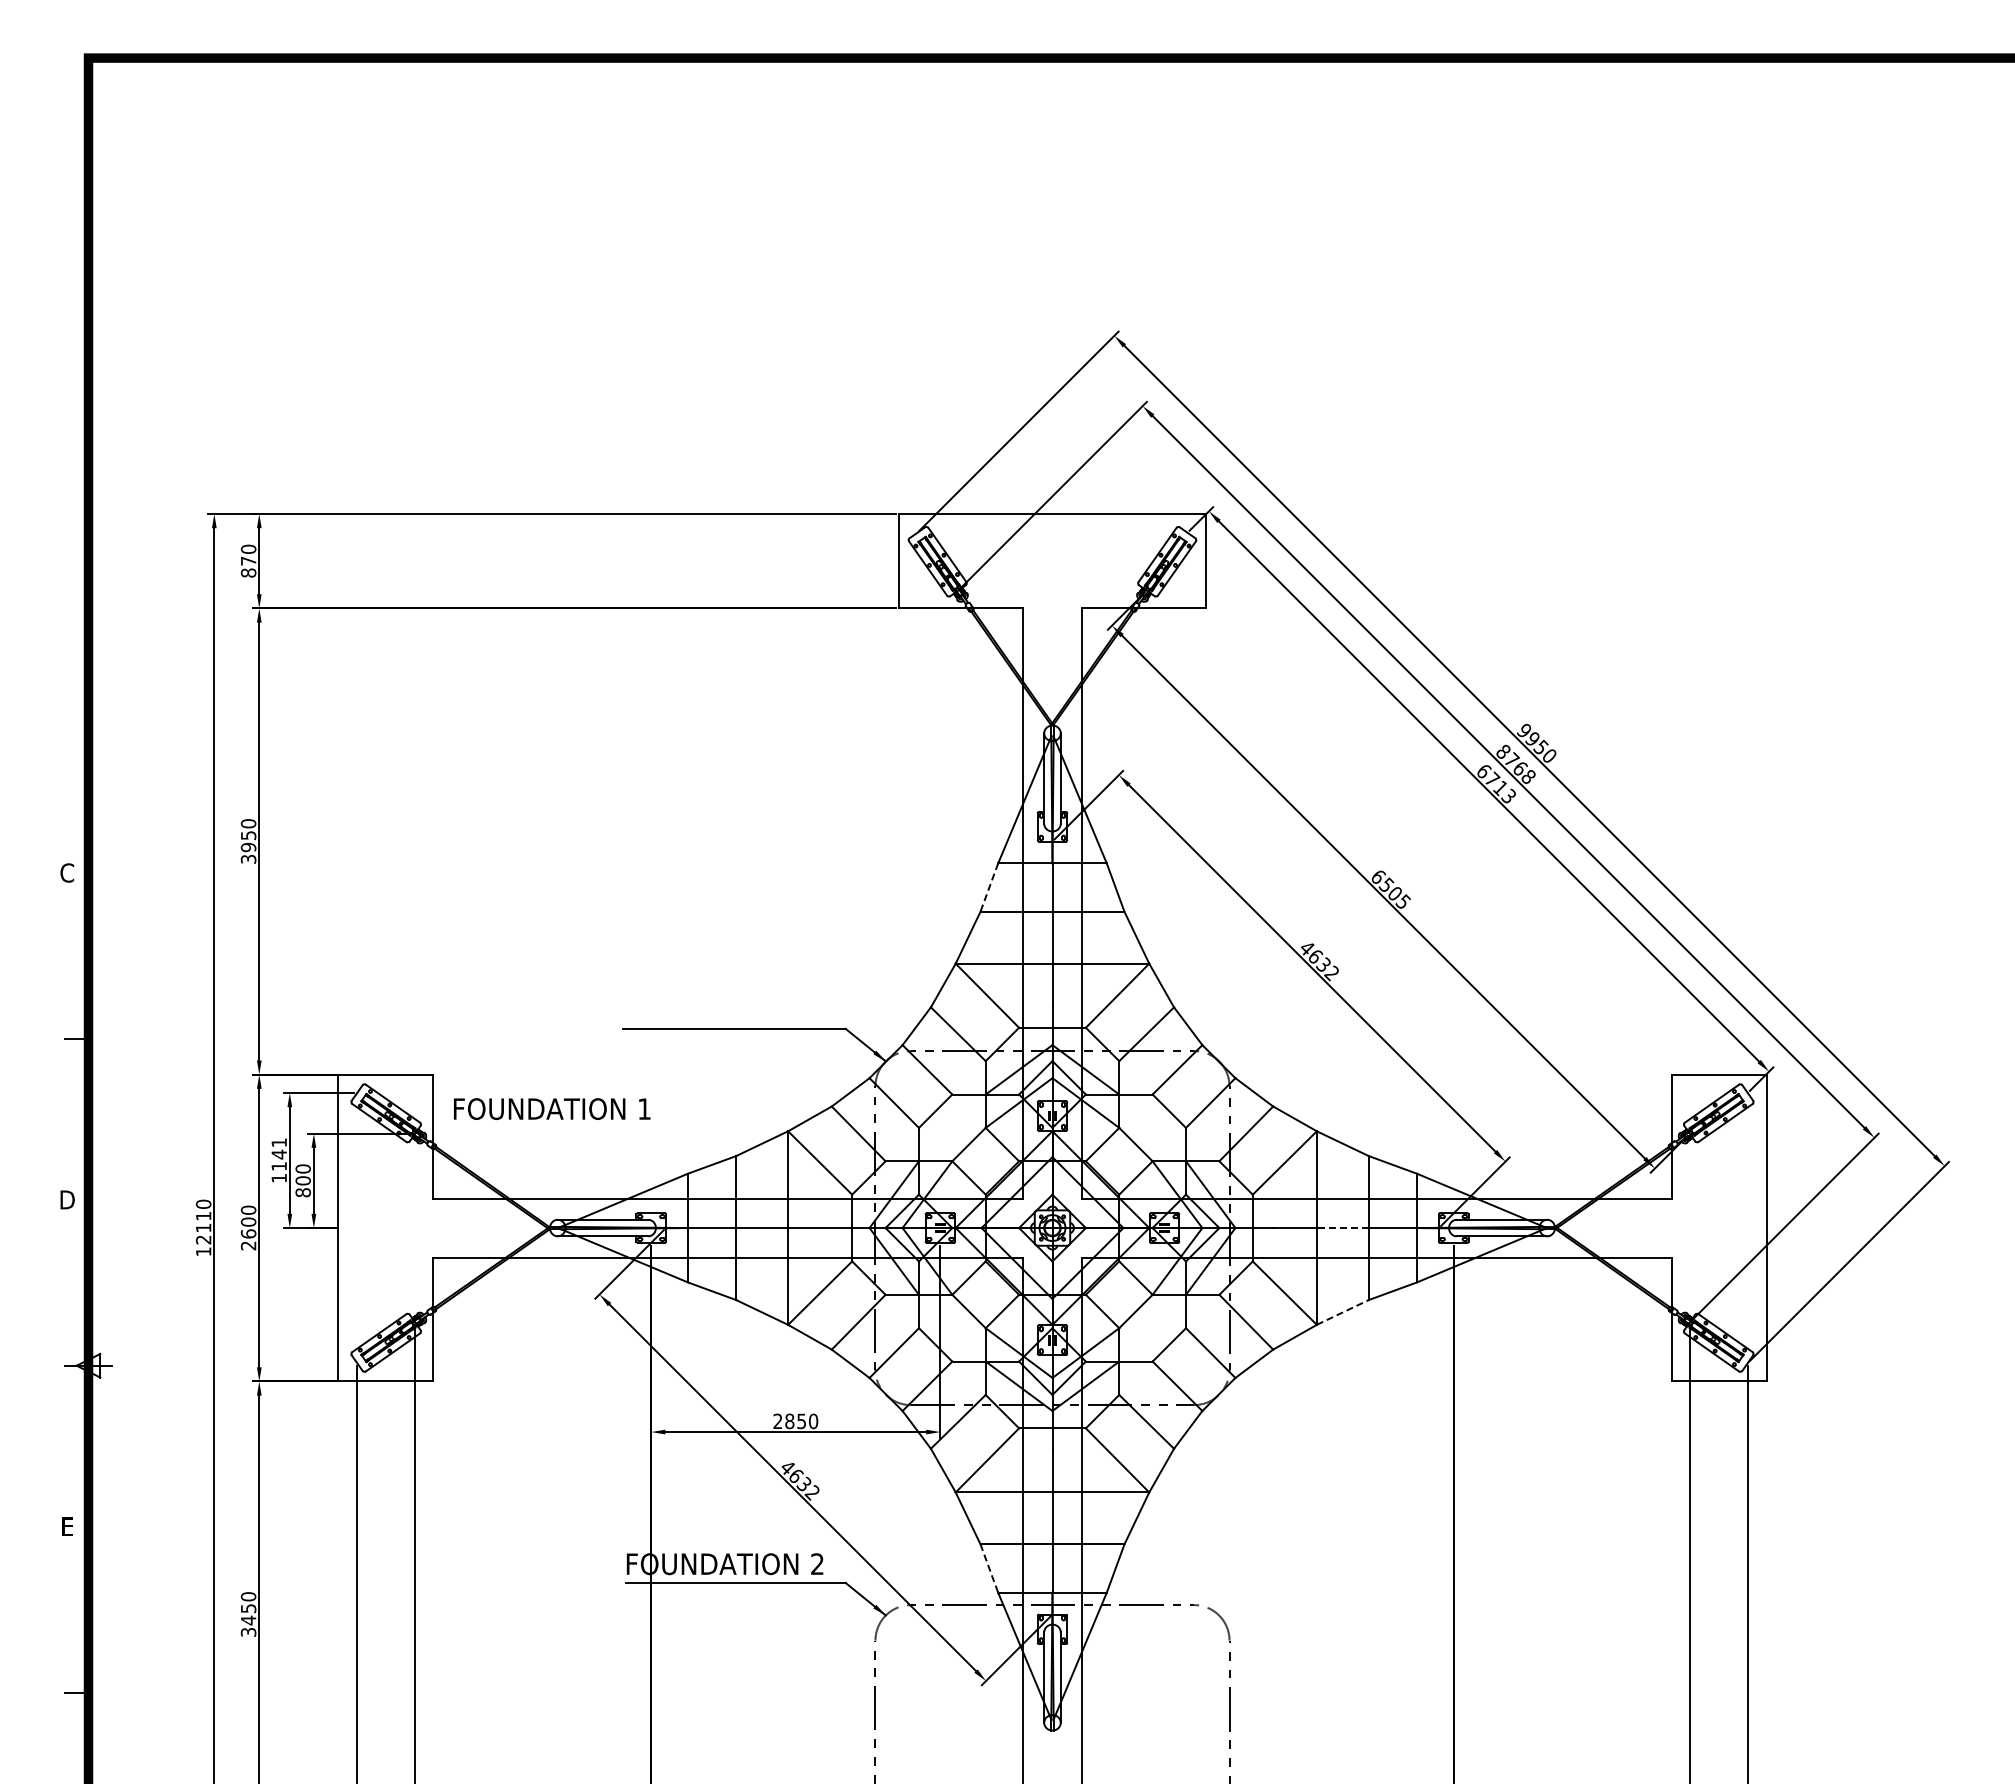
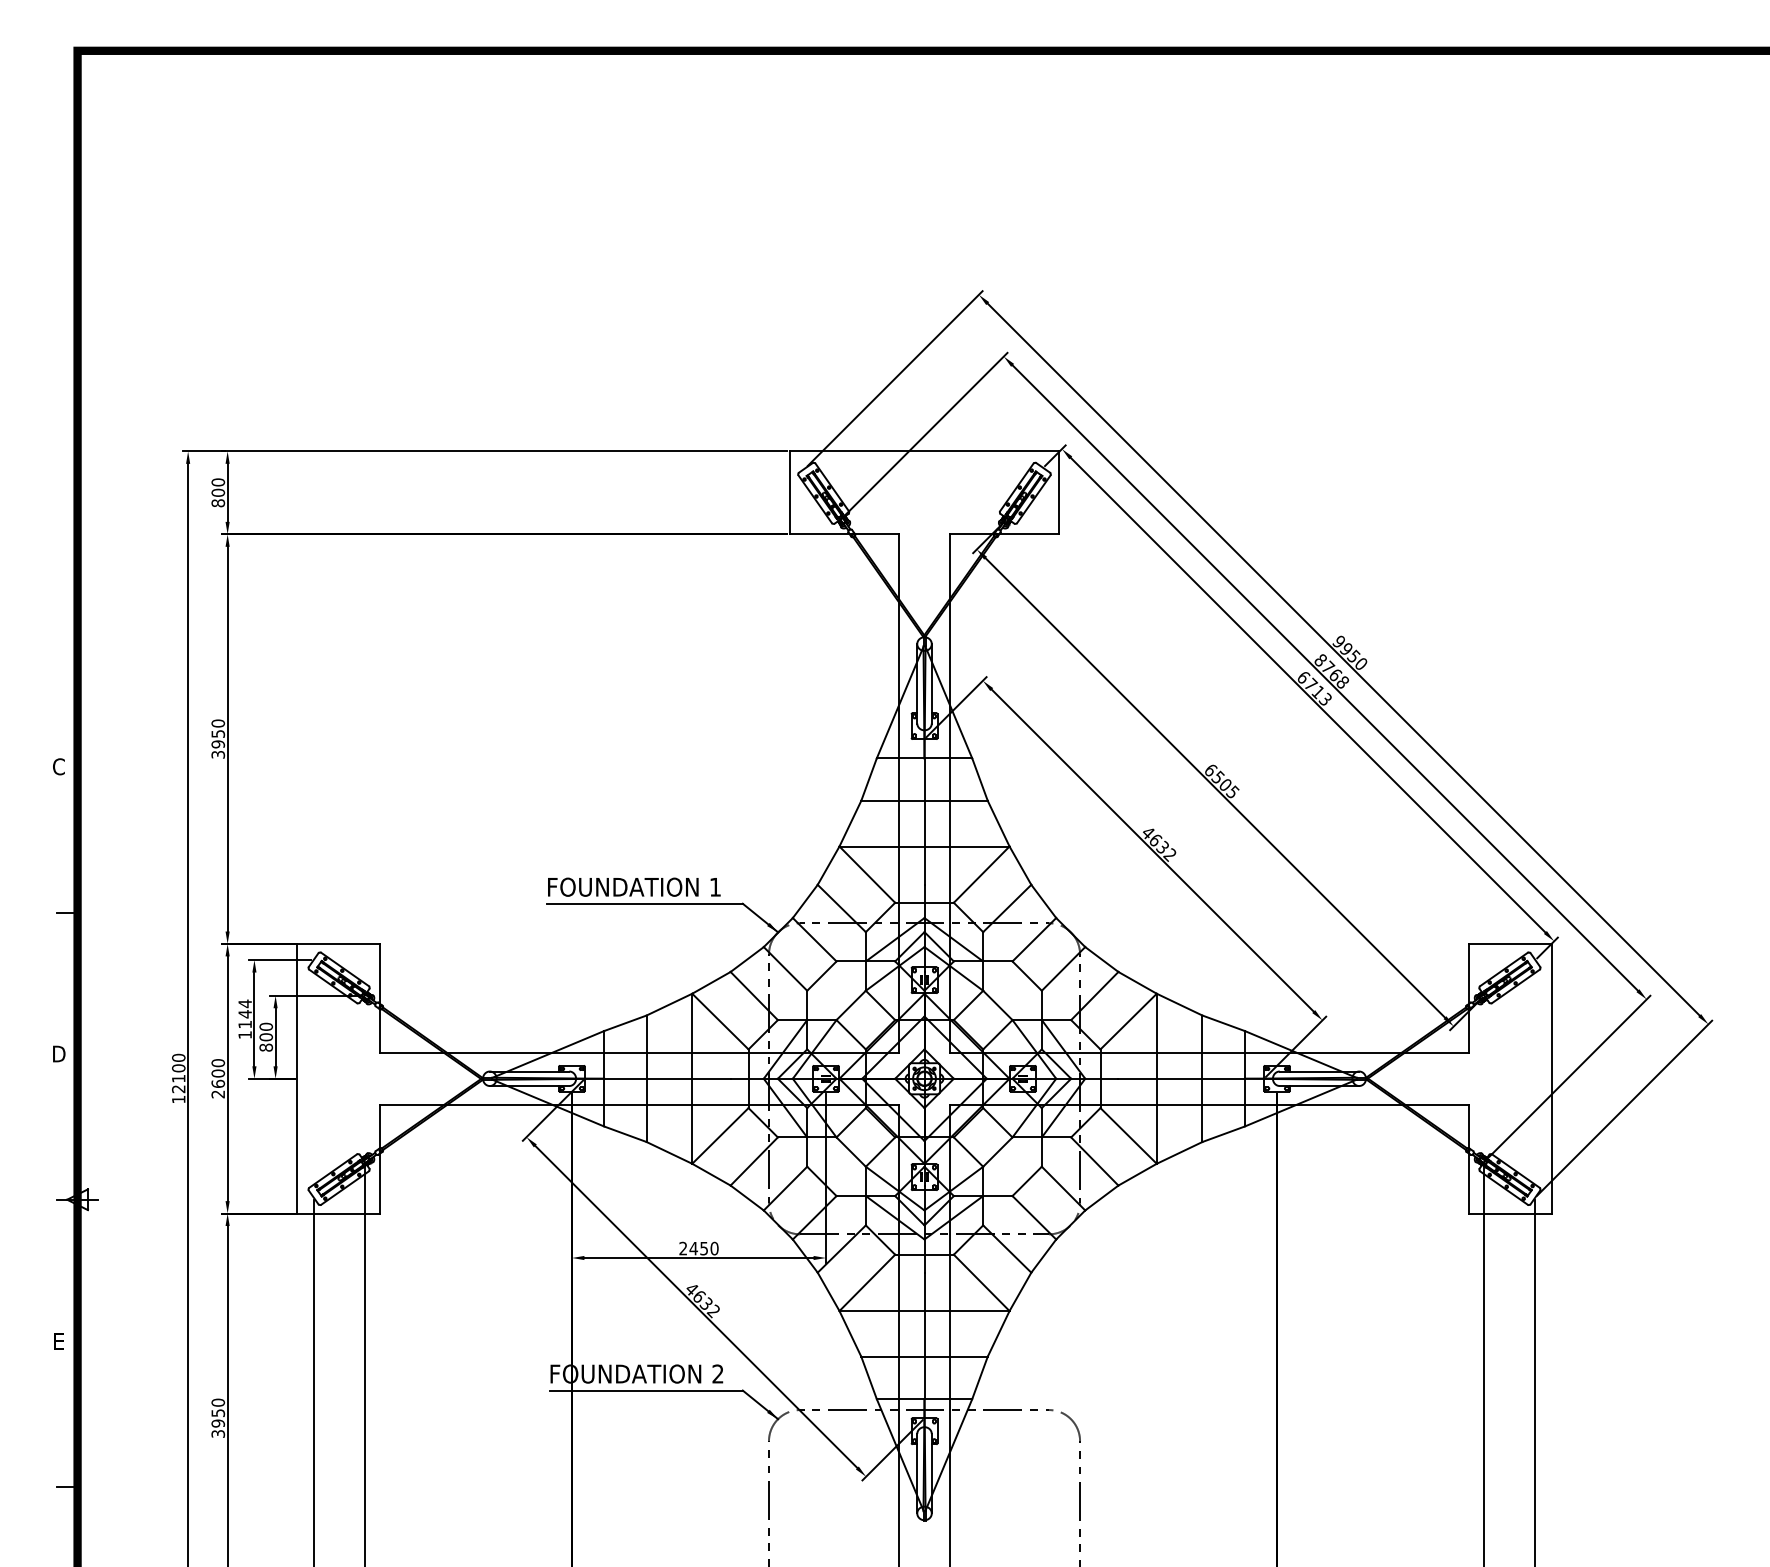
text: (248, 560) -> (218, 492), 870 -> 800
line: (989, 887) -> (869, 779), dashed -> solid
text: (552, 1108) -> (634, 886), moved
text: (278, 1142) -> (244, 1003), 1141 -> 1144
text: (203, 1215) -> (178, 1067), 12110 -> 12100
line: (1342, 1228) -> (1179, 1079), dashed -> solid
line: (1342, 1312) -> (1179, 1152), dashed -> solid
text: (789, 1421) -> (693, 1248), 2850 -> 2450
line: (989, 1568) -> (869, 1377), dashed -> solid
text: (248, 1620) -> (218, 1423), 3450 -> 3950

